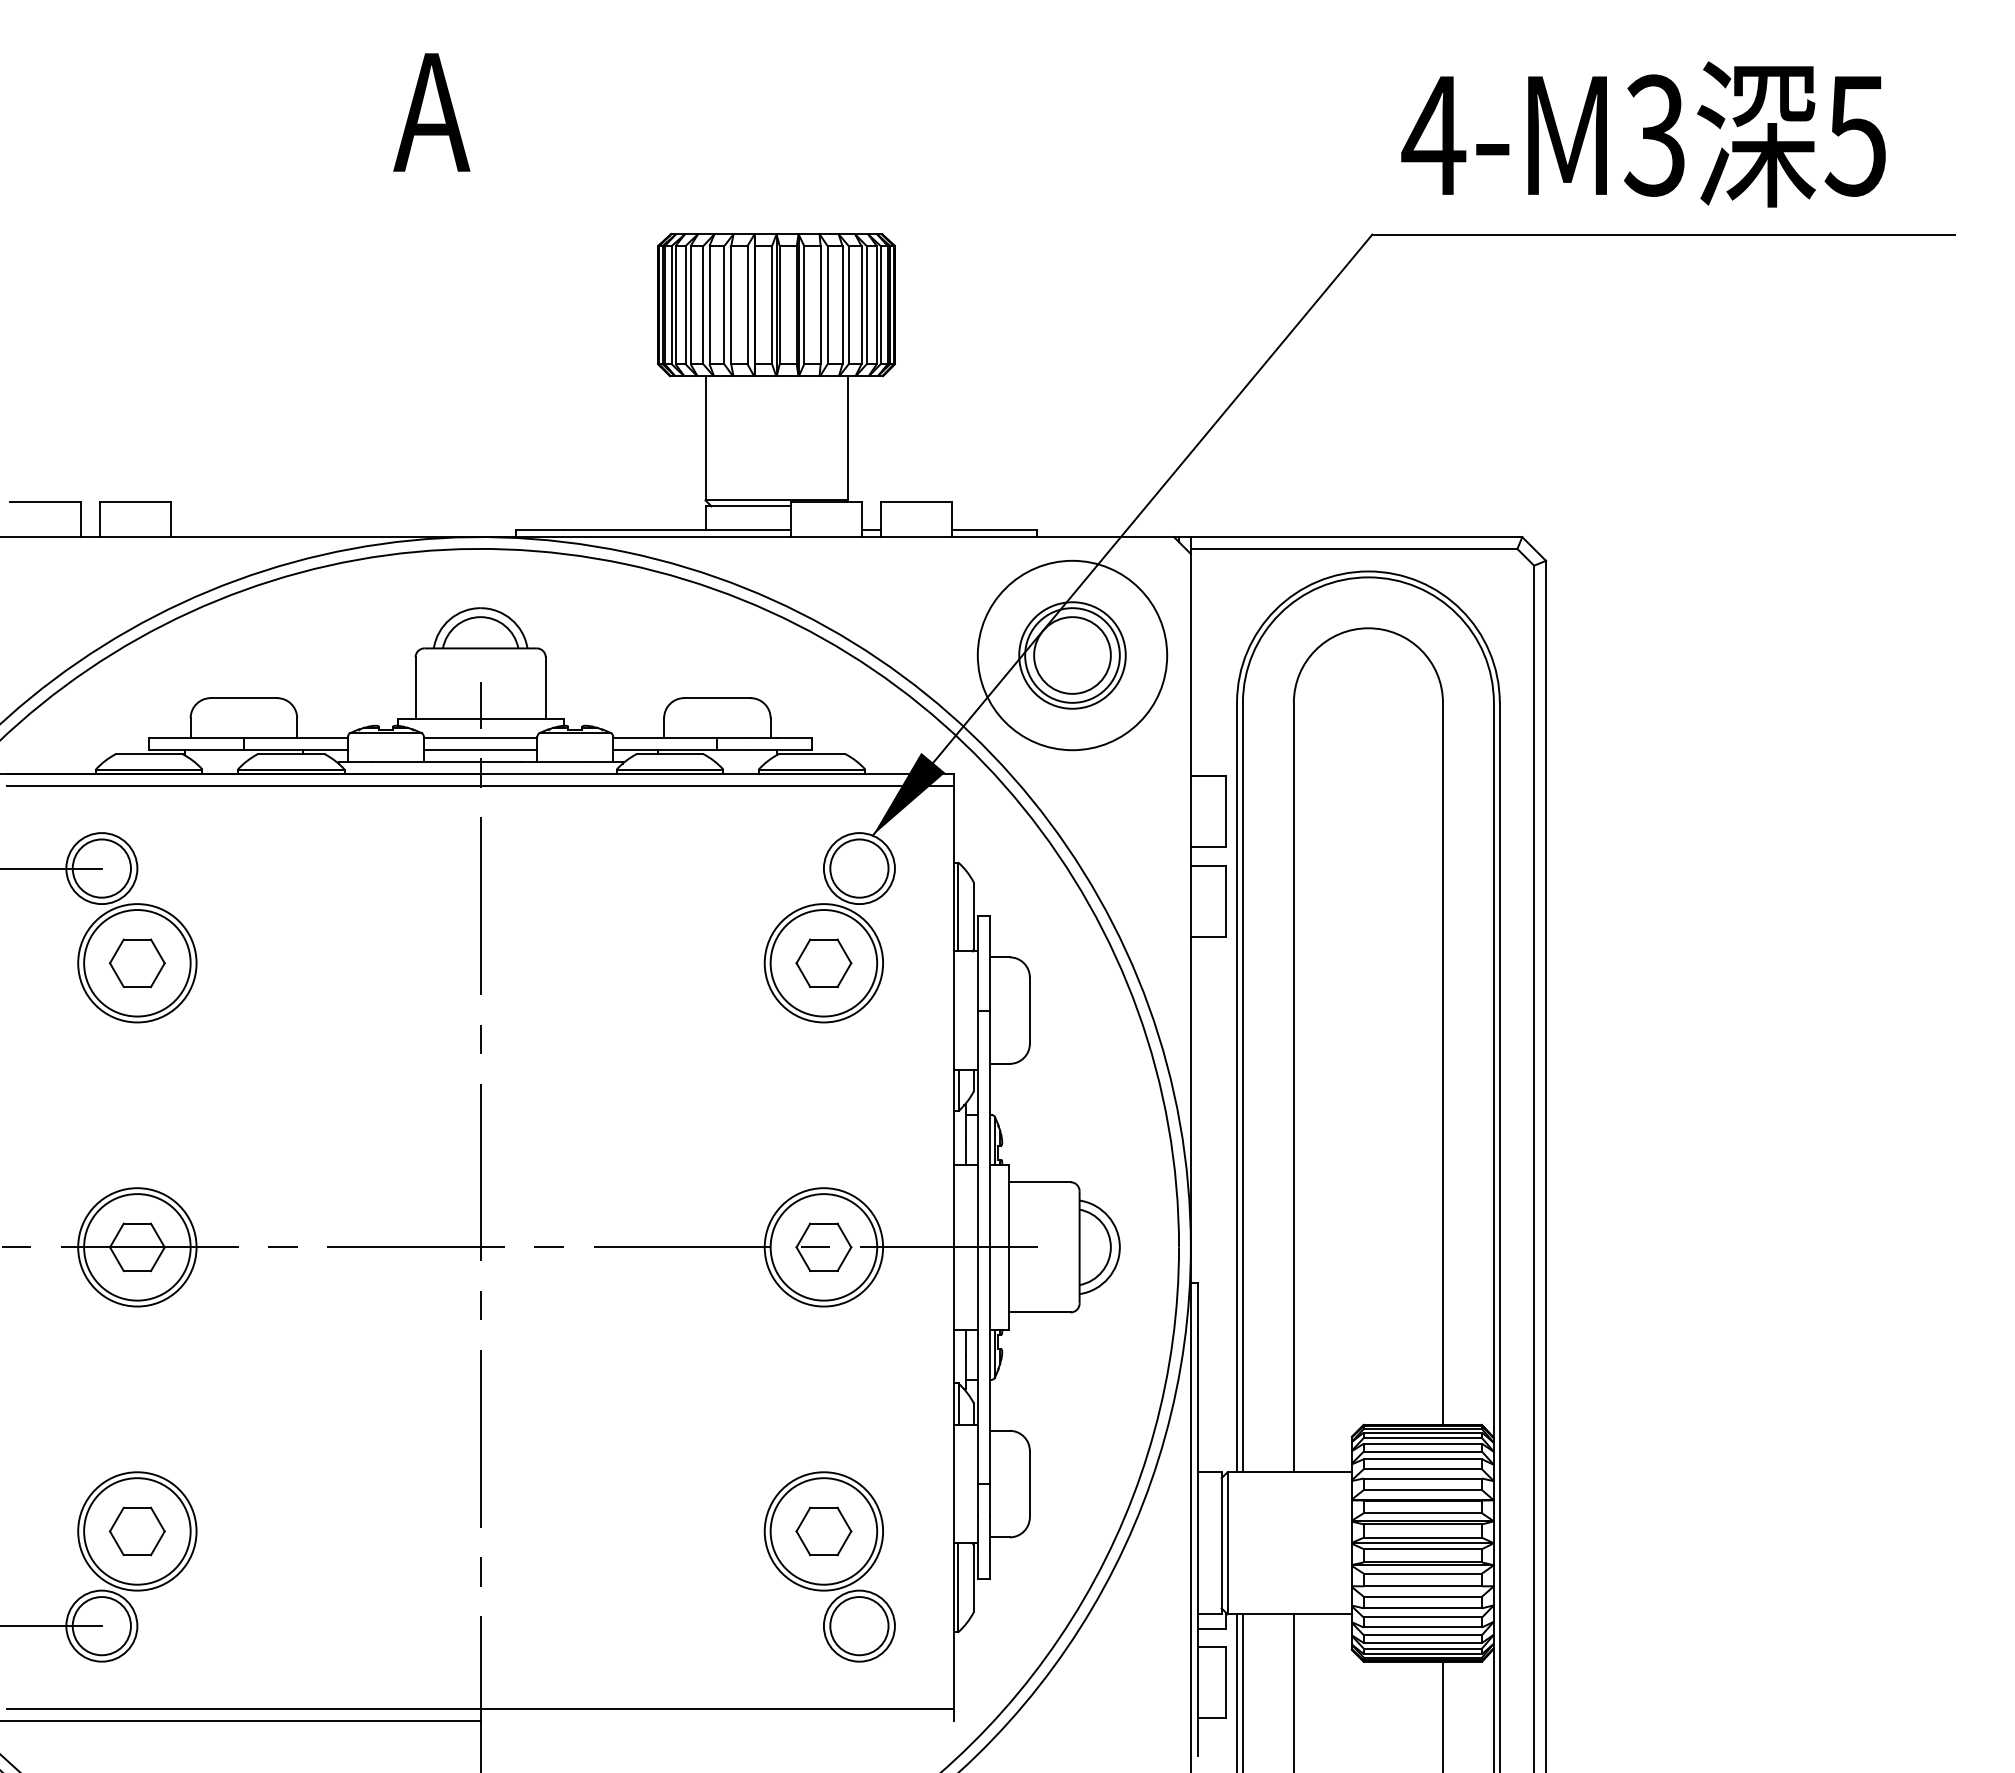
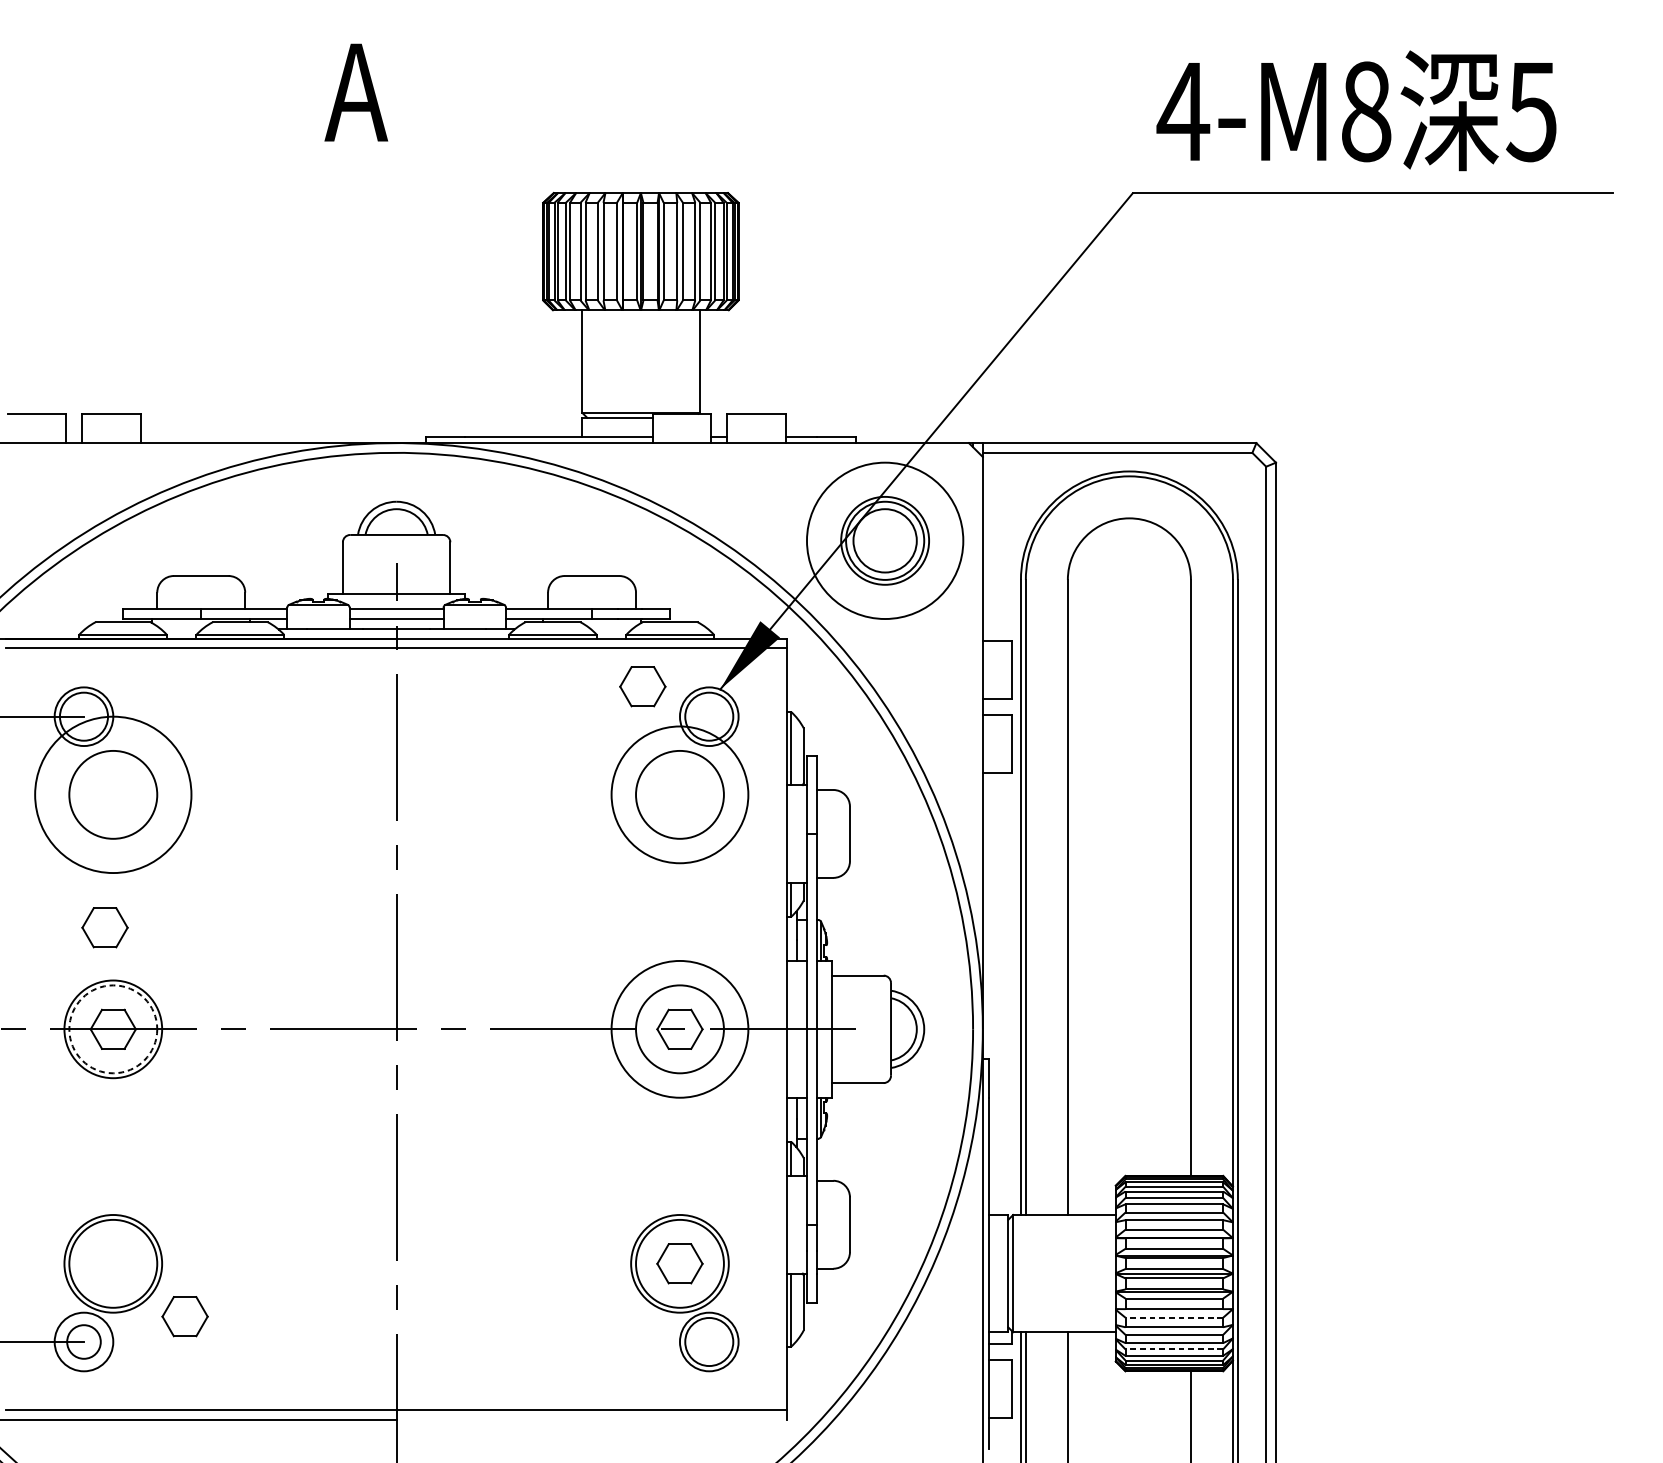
text: (1654, 135) -> (1365, 111), 4-M3 -> 4-M8
part: (136, 962) -> (104, 927), moved
part: (823, 962) -> (642, 686), moved
circle: (137, 963) -> (113, 795), size x1.6
circle: (823, 963) -> (679, 795), size x1.4
circle: (137, 1247) -> (113, 1029), solid -> dashed
circle: (823, 1247) -> (679, 1029), size x1.4
part: (136, 1531) -> (184, 1316), moved
line: (1422, 1596) -> (1174, 1317), solid -> dashed
circle: (101, 1626) -> (83, 1342), size x0.7
line: (1422, 1635) -> (1174, 1349), solid -> dashed

